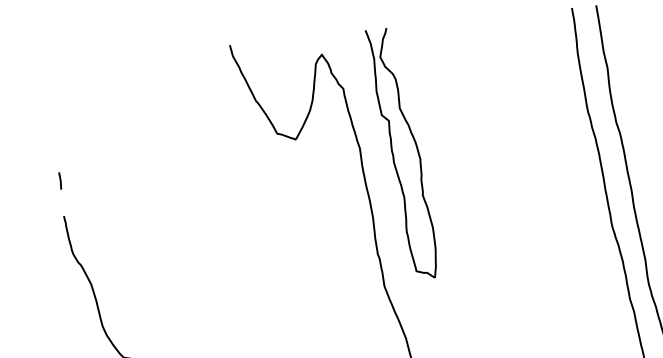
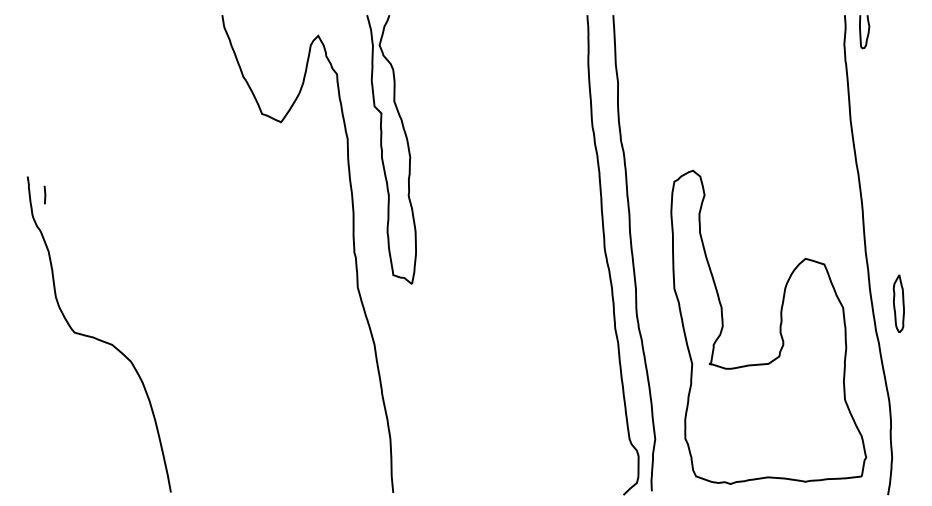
line: (59, 180) -> (44, 194), moved

